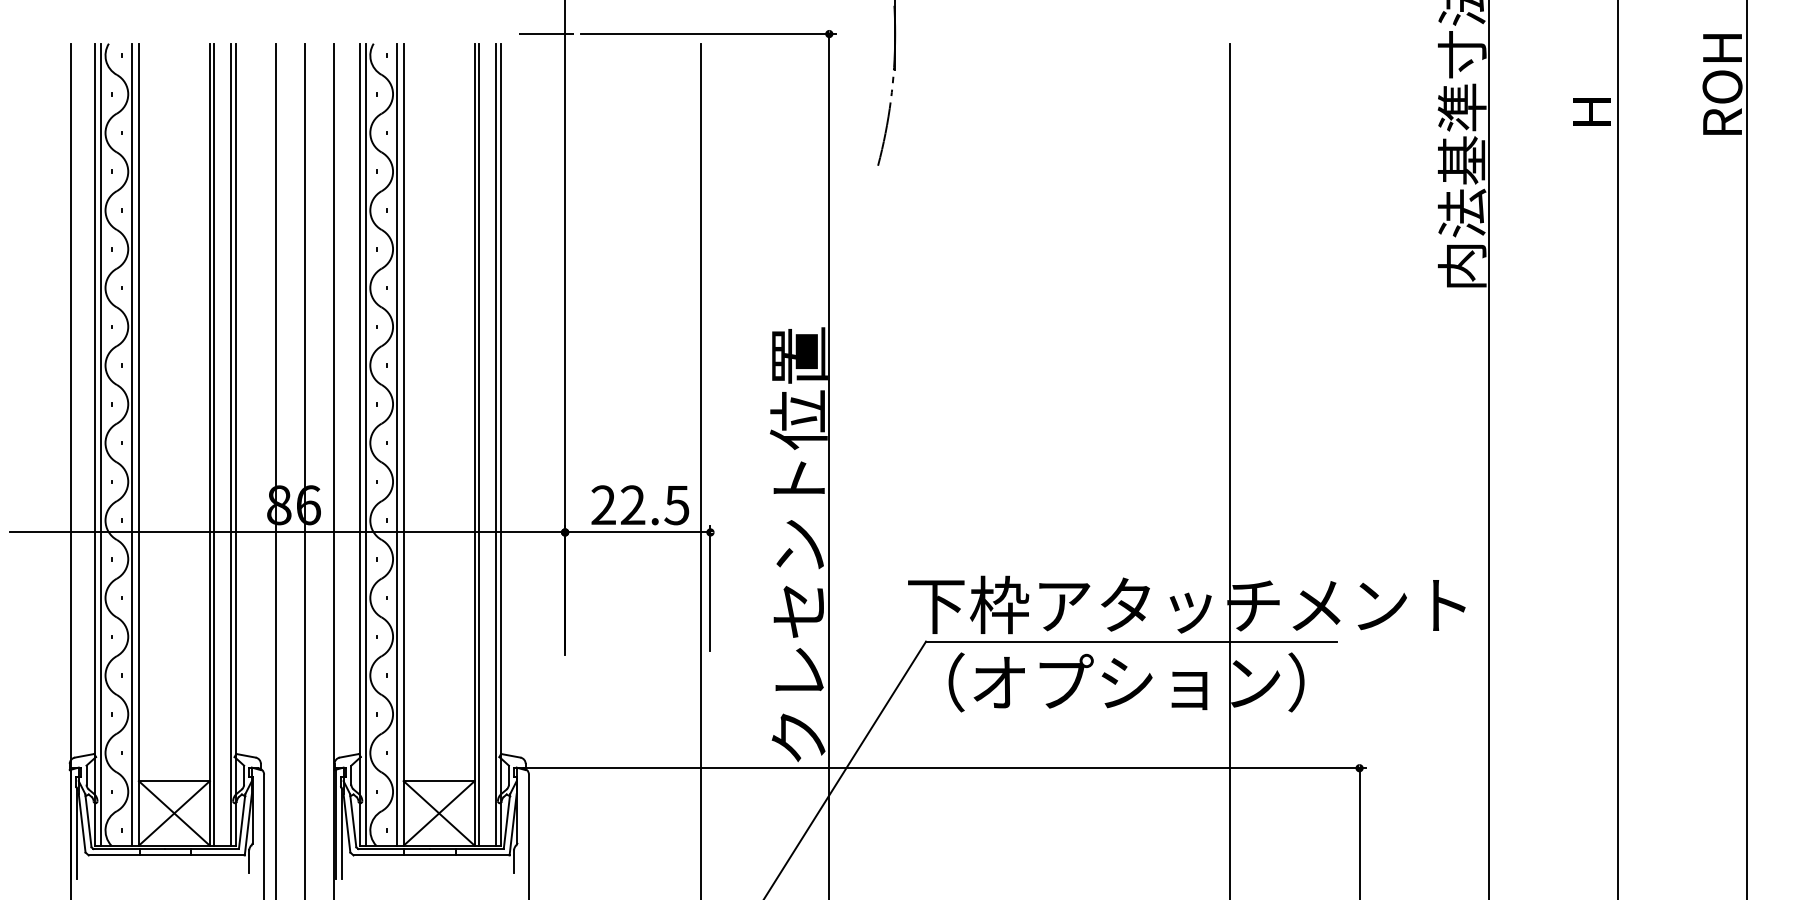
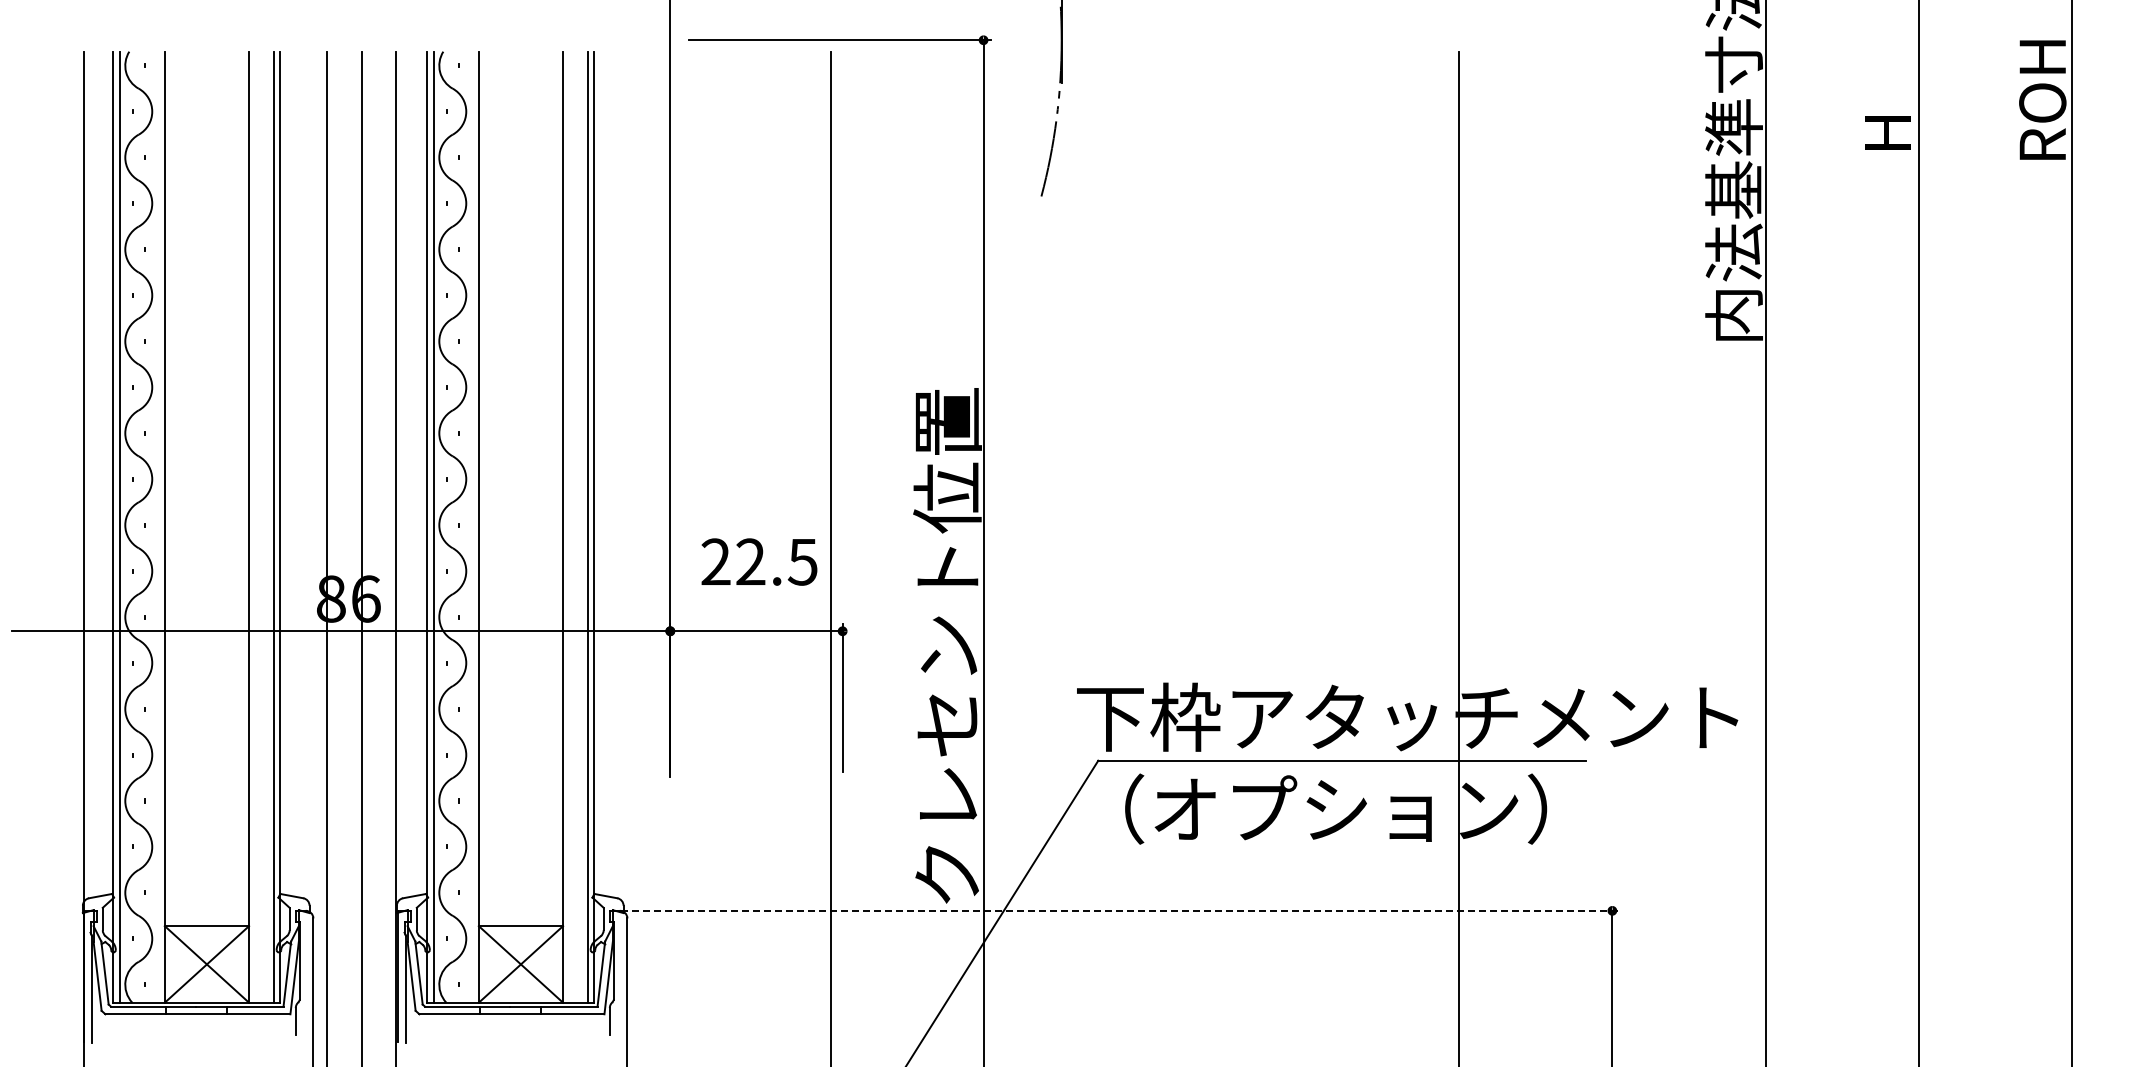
line: (546, 34) -> (648, 40), removed
line: (132, 444) -> (157, 526), removed
line: (214, 444) -> (254, 526), removed
line: (397, 444) -> (471, 526), removed
line: (479, 444) -> (568, 526), removed
text: (640, 504) -> (759, 561), moved
line: (945, 767) -> (1121, 910), solid -> dashed

